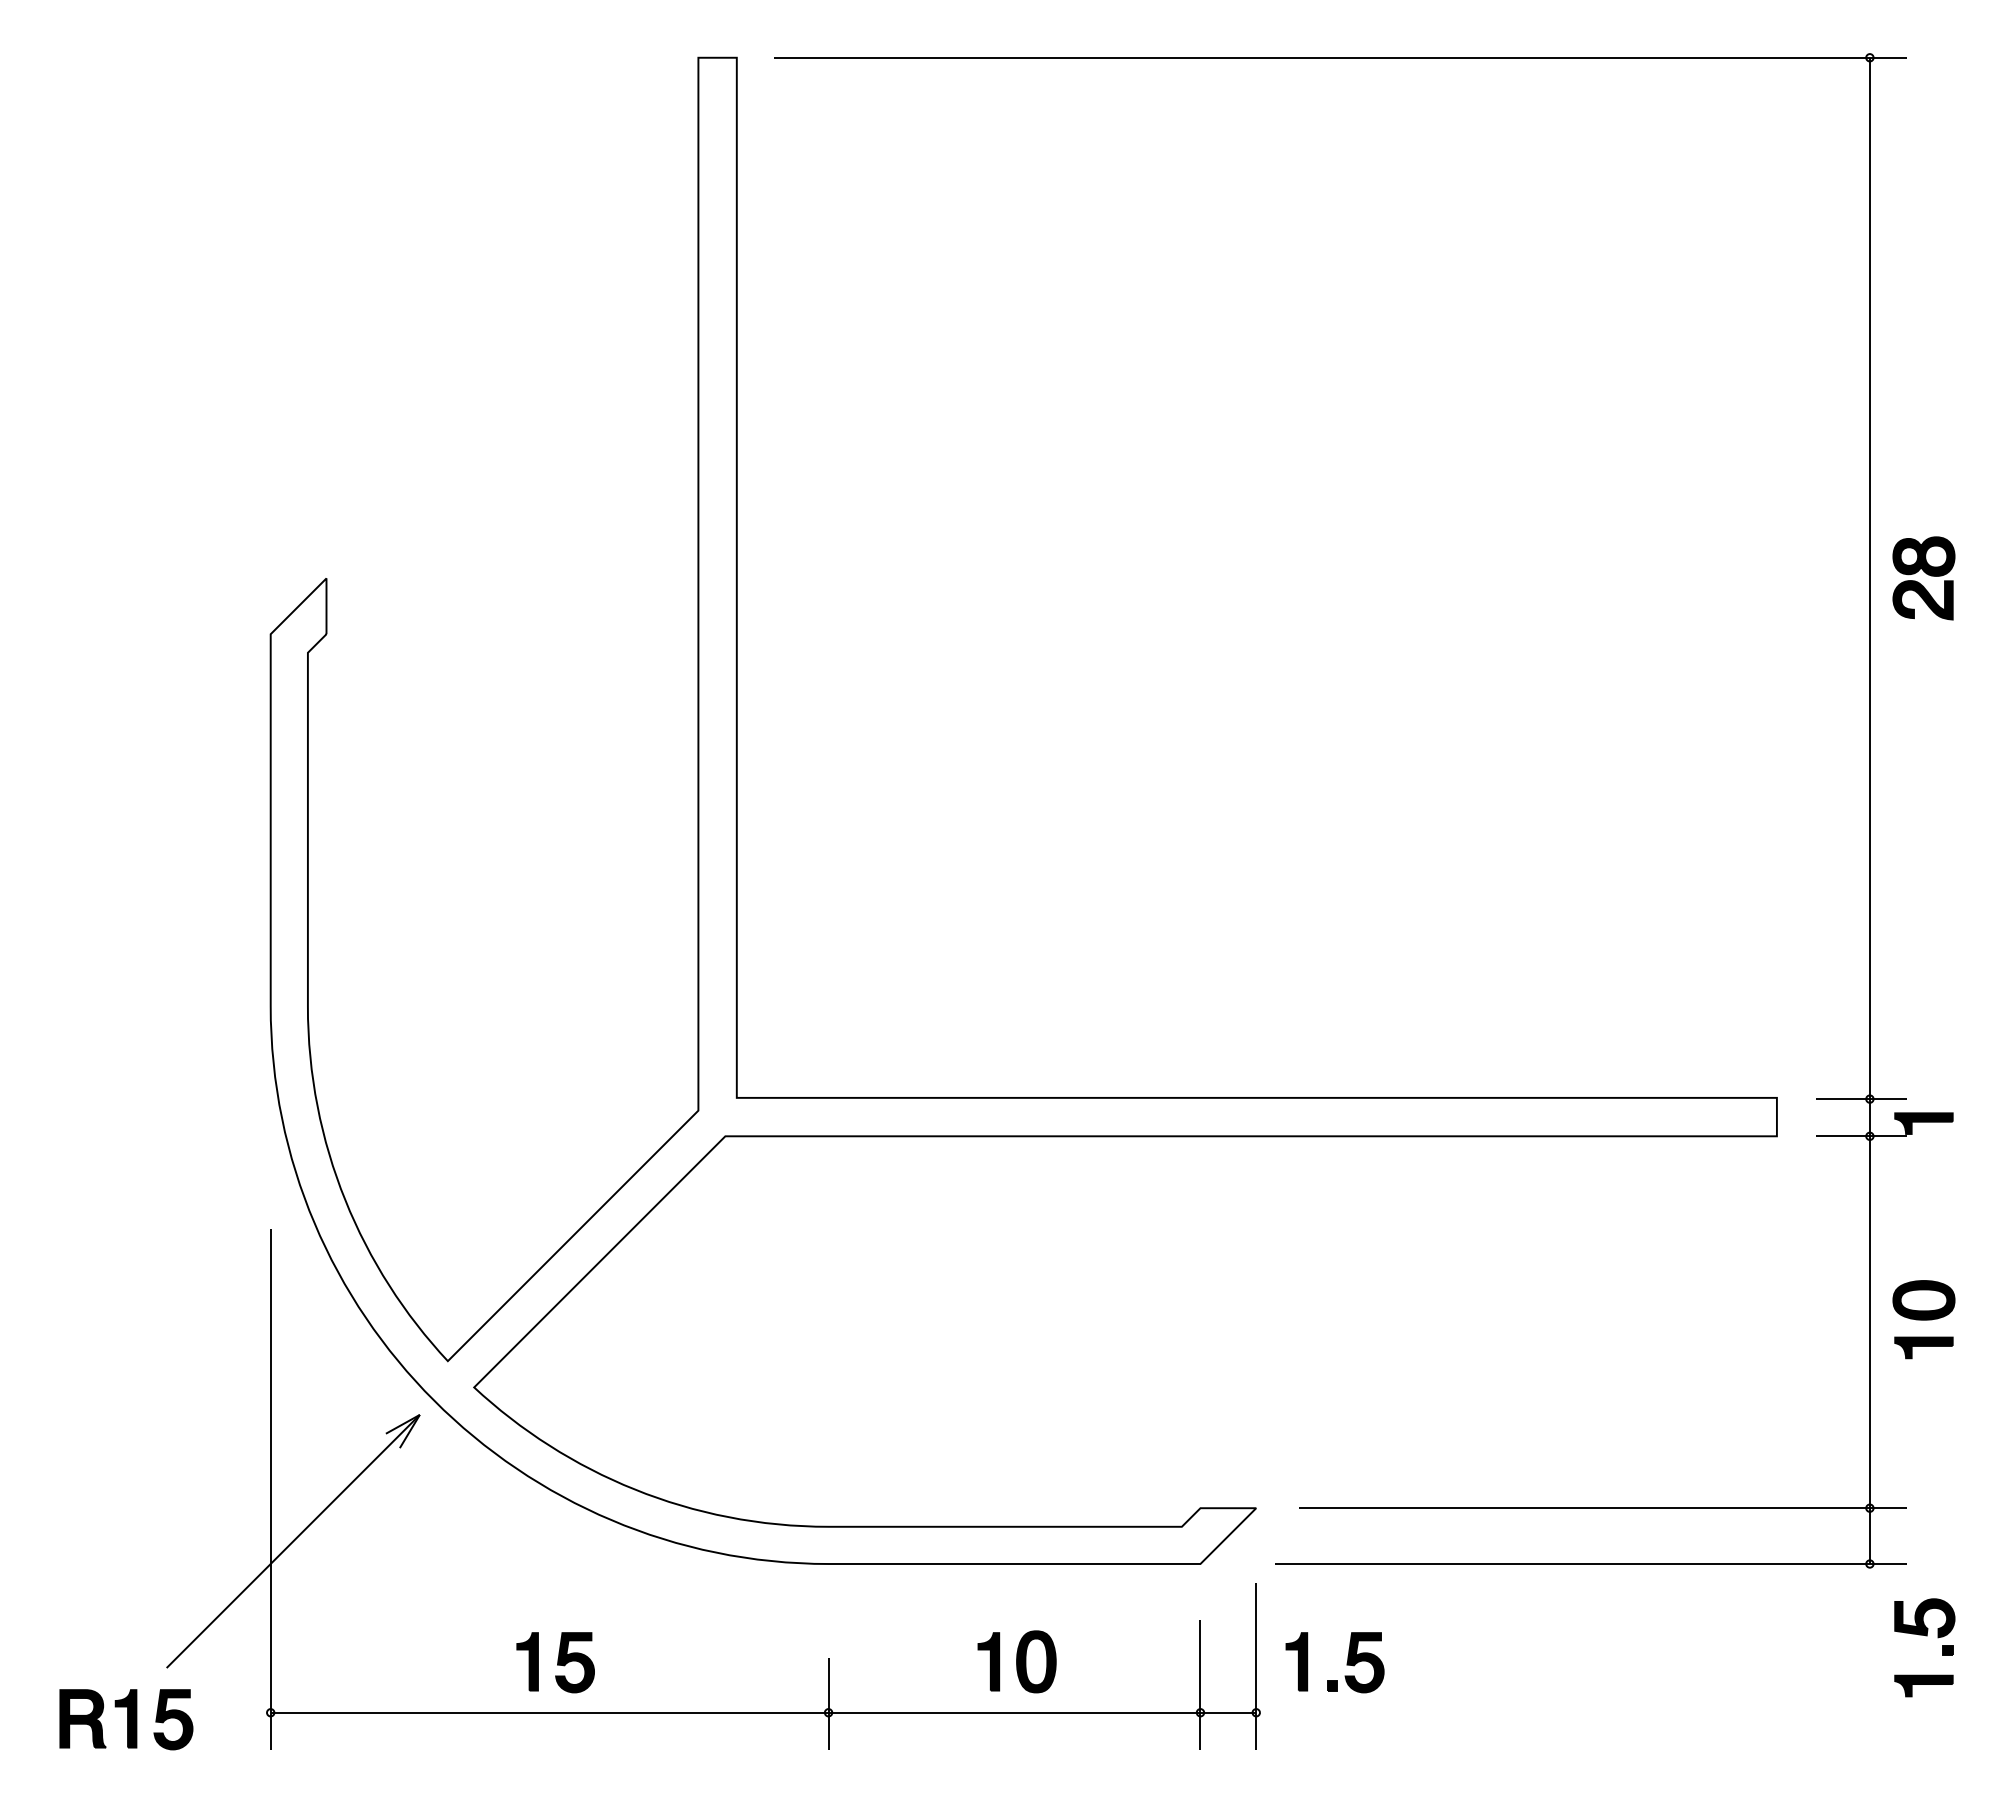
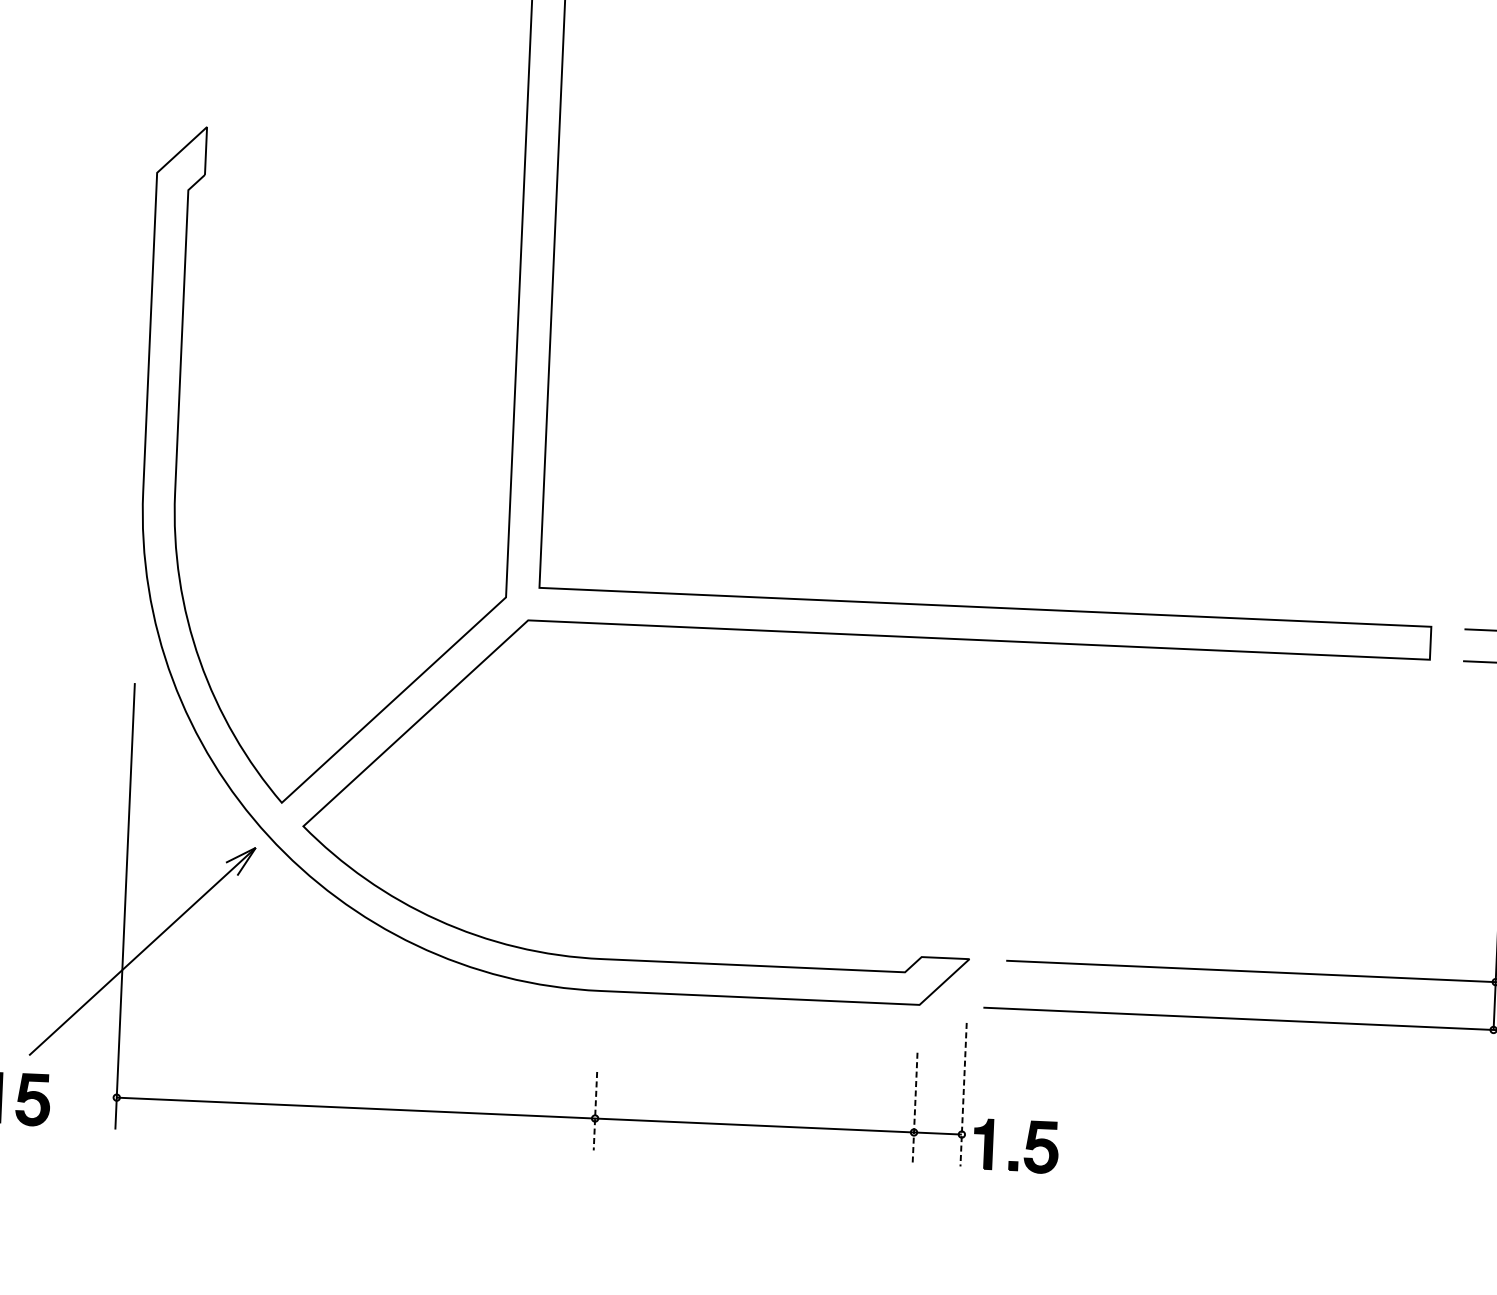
part: (1016, 1661) -> (758, 1081), removed
part: (555, 1662) -> (362, 1065), removed
part: (1346, 1663) -> (1025, 1147), moved
line: (1256, 1666) -> (963, 1094), solid -> dashed
line: (1200, 1685) -> (915, 1109), solid -> dashed
line: (828, 1704) -> (595, 1111), solid -> dashed

